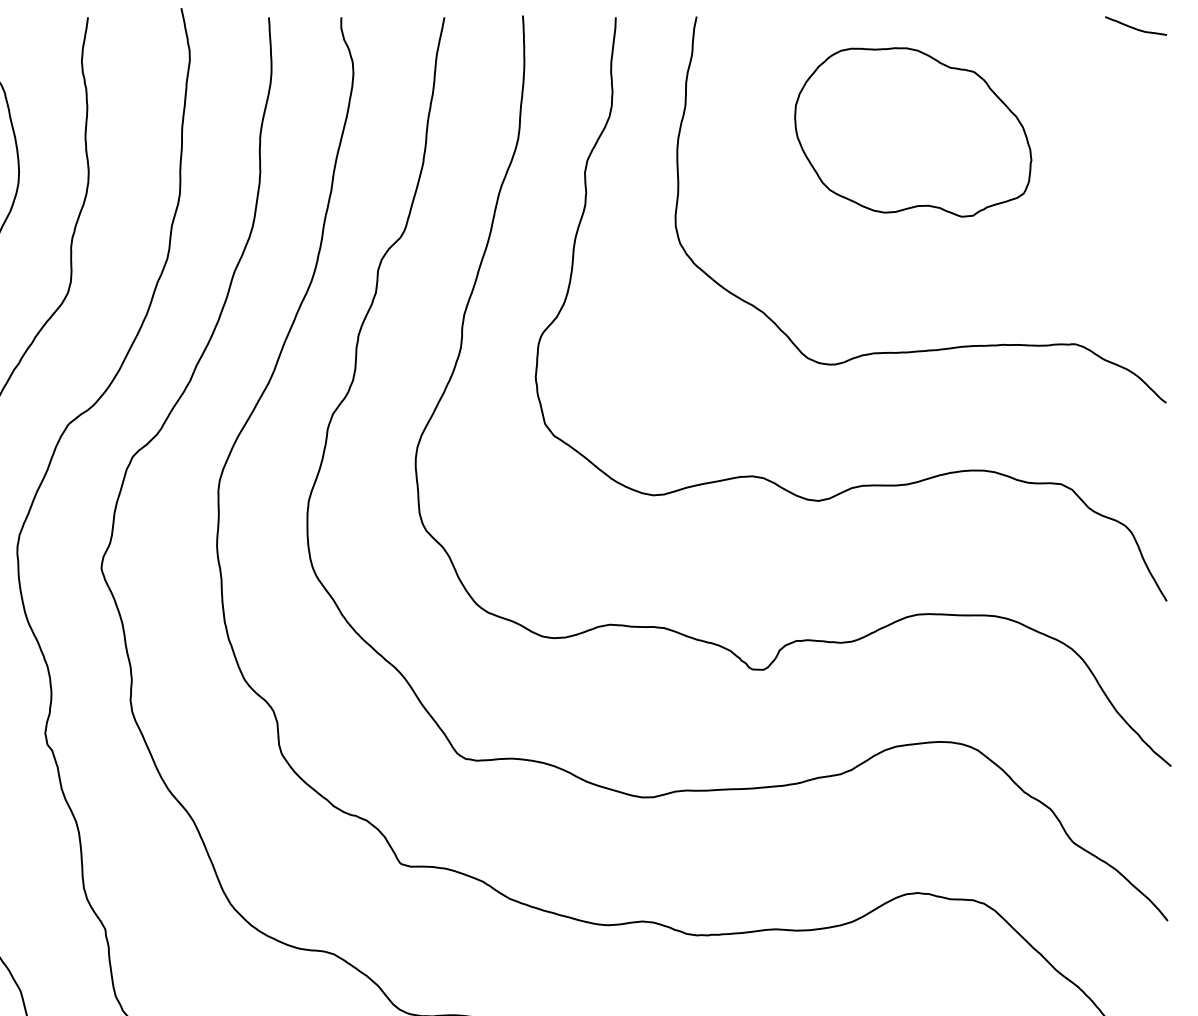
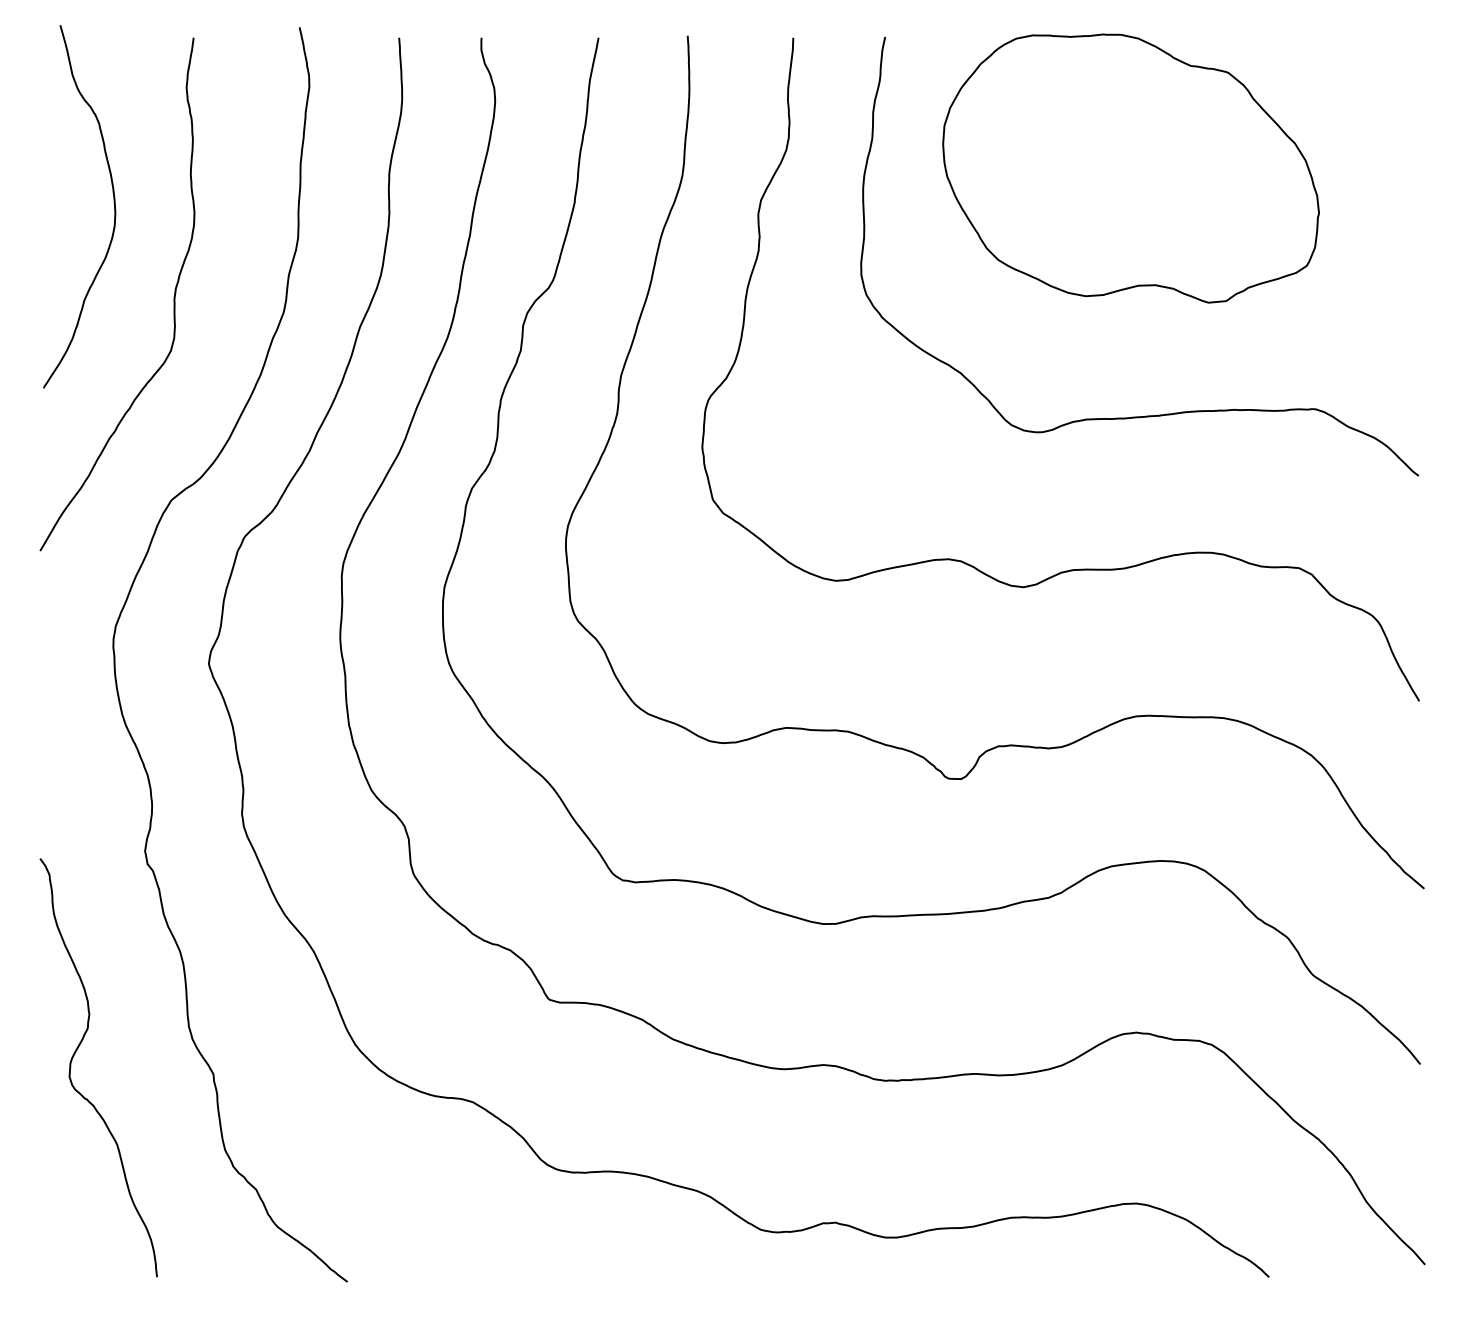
curve: (1135, 27) -> (1383, 49), removed
part: (913, 132) -> (1131, 168), size x1.4

